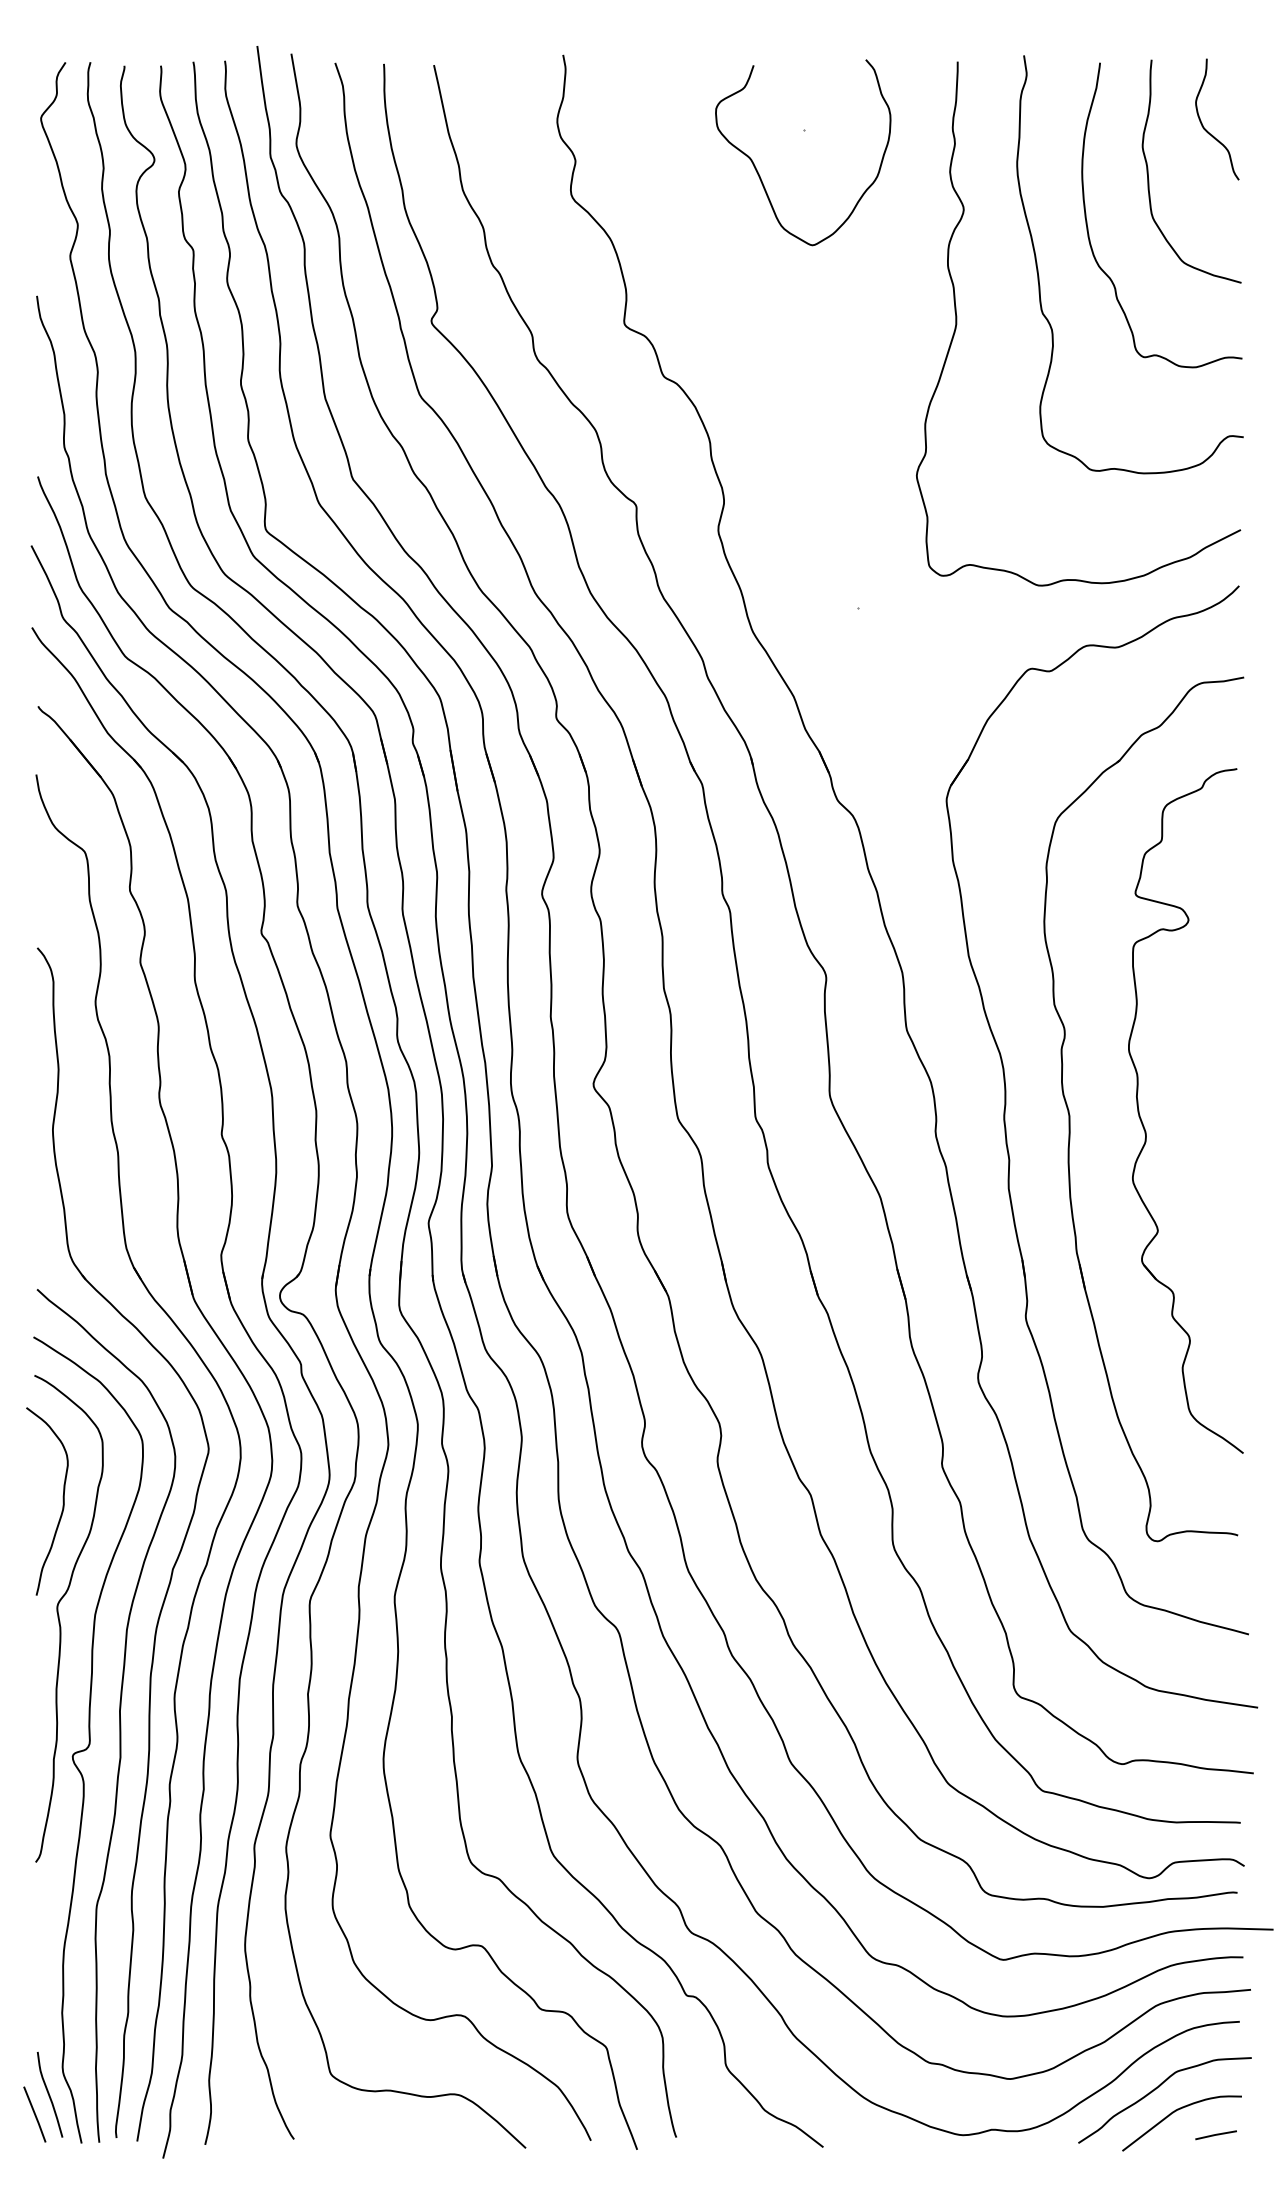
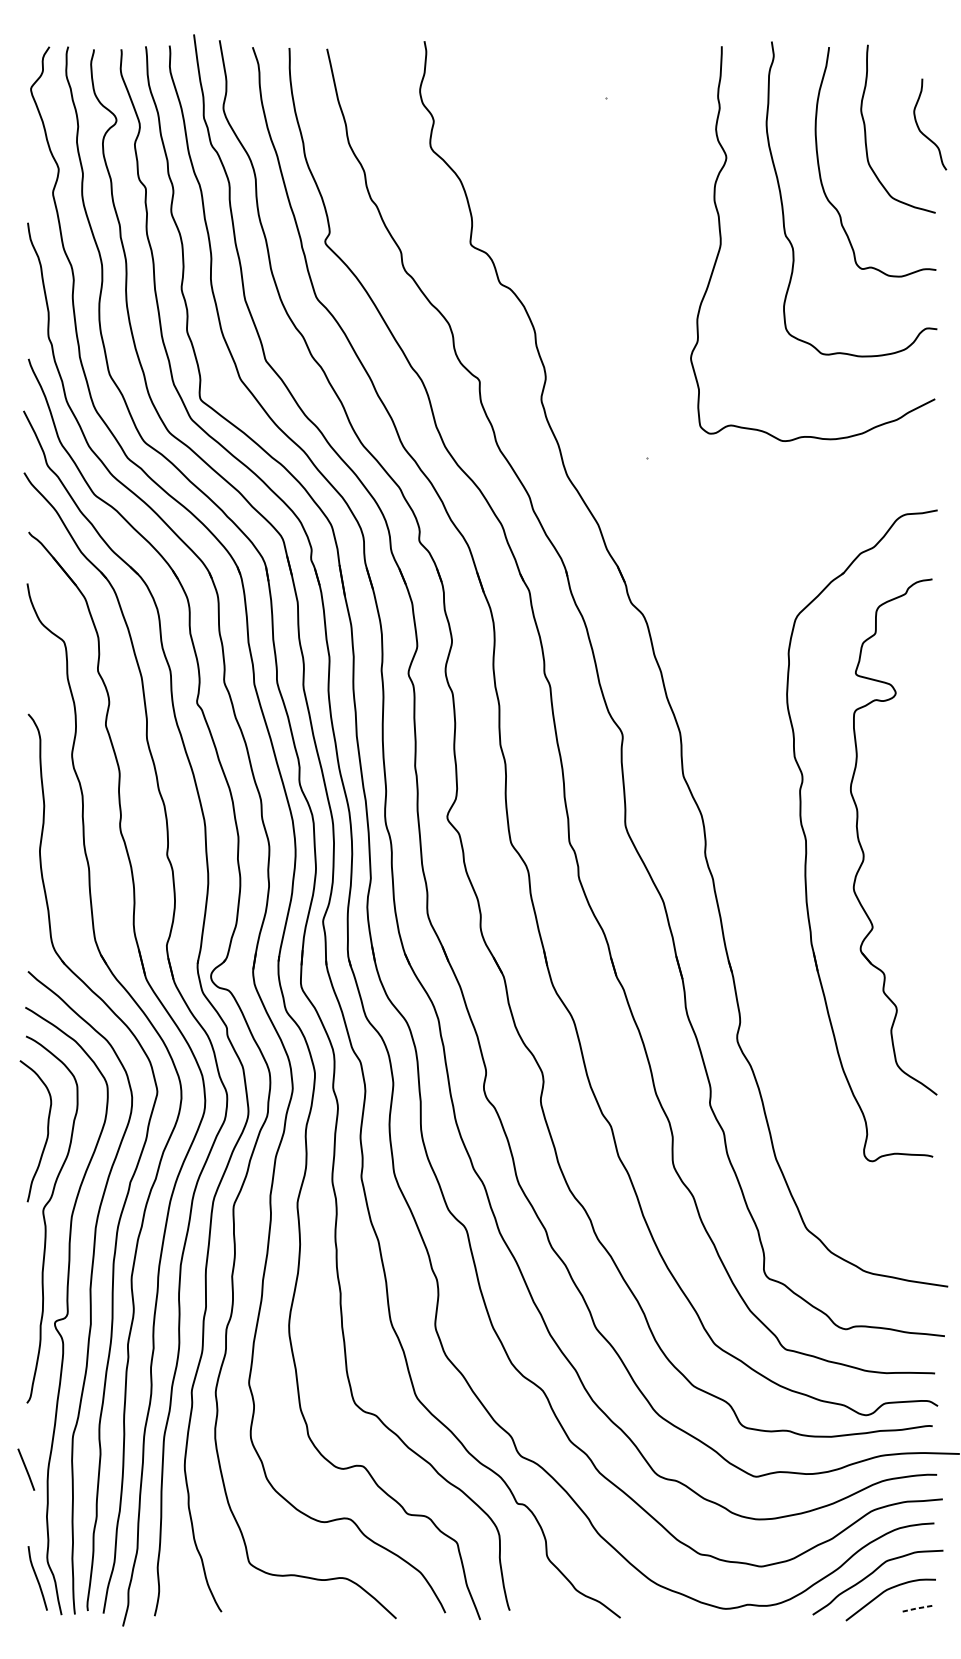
curve: (1206, 129) -> (922, 132), moved
curve: (759, 173) -> (572, 130), removed
part: (1006, 1105) -> (758, 832), removed
line: (34, 2114) -> (26, 1469), moved
line: (1215, 2135) -> (916, 1609), solid -> dashed

